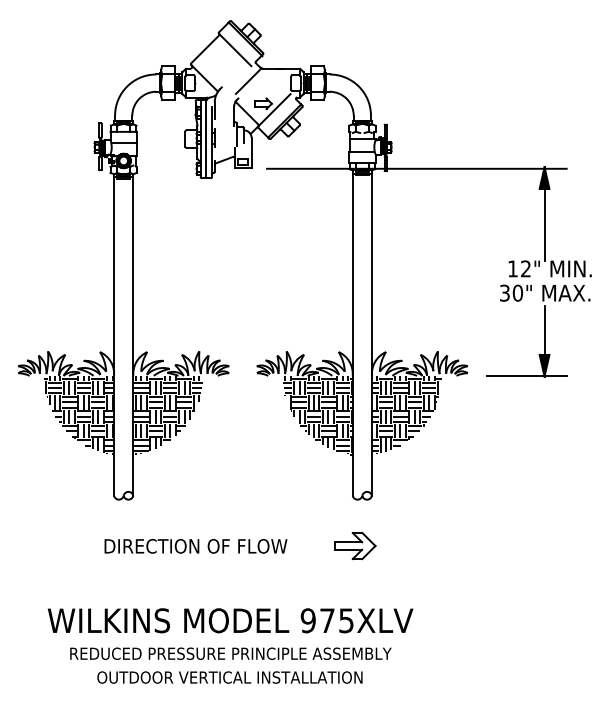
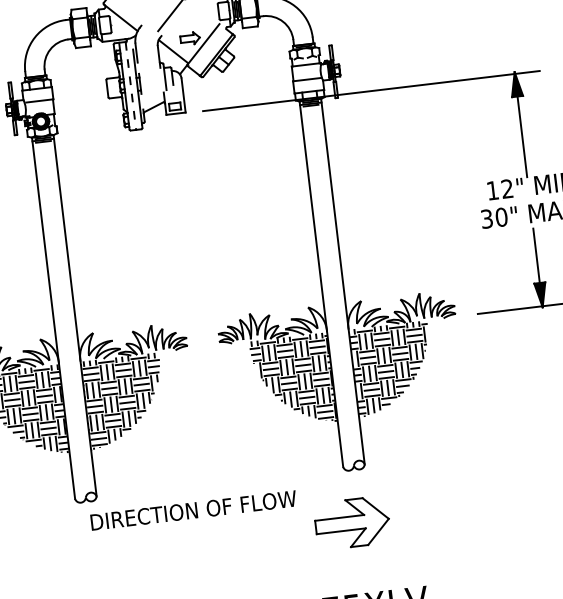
line: (206, 139) -> (131, 86), solid -> dashed
part: (355, 545) -> (352, 522), size x1.6
text: (195, 546) -> (193, 510), moved

